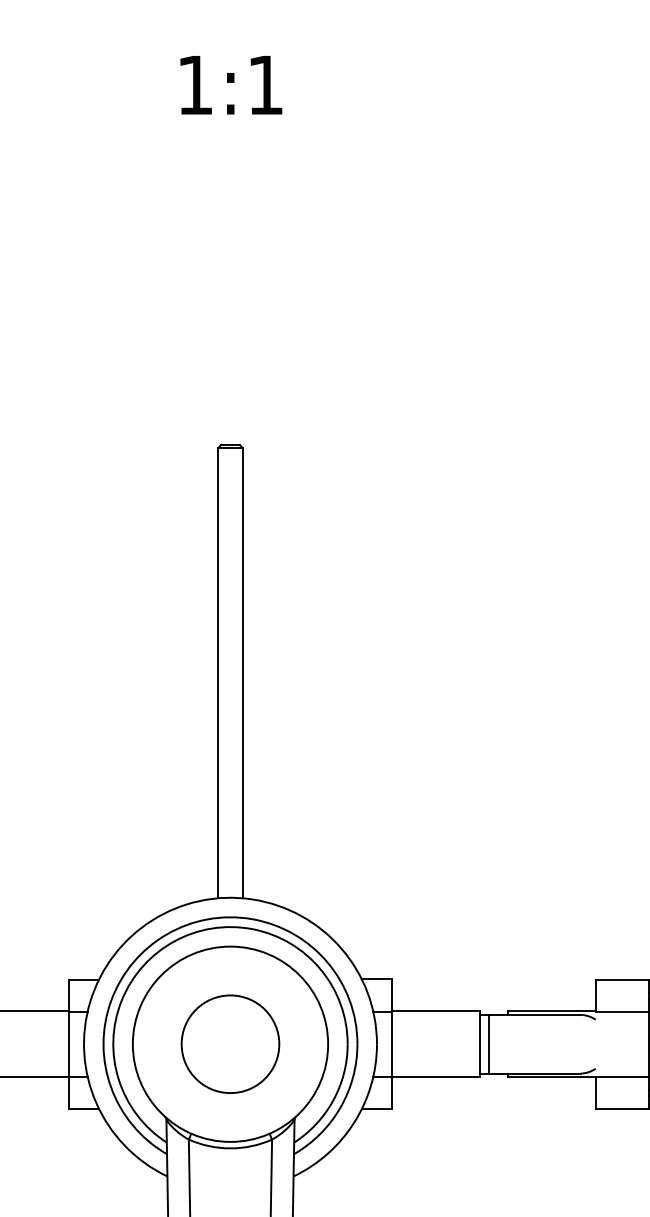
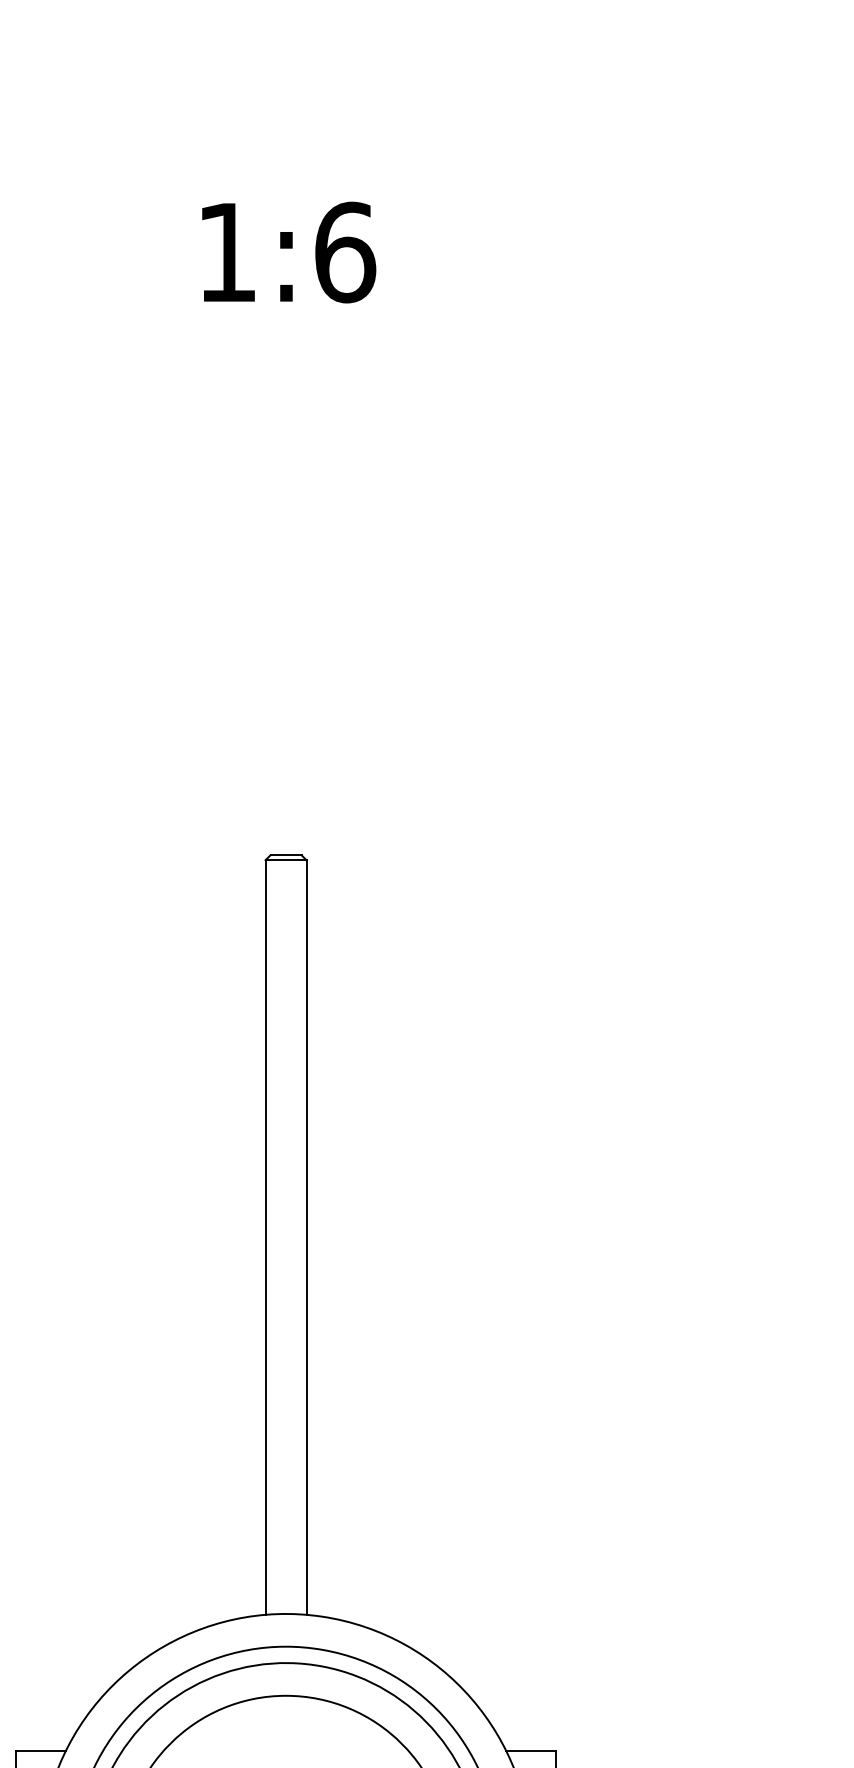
text: (266, 84) -> (346, 251), 1:1 -> 1:6

